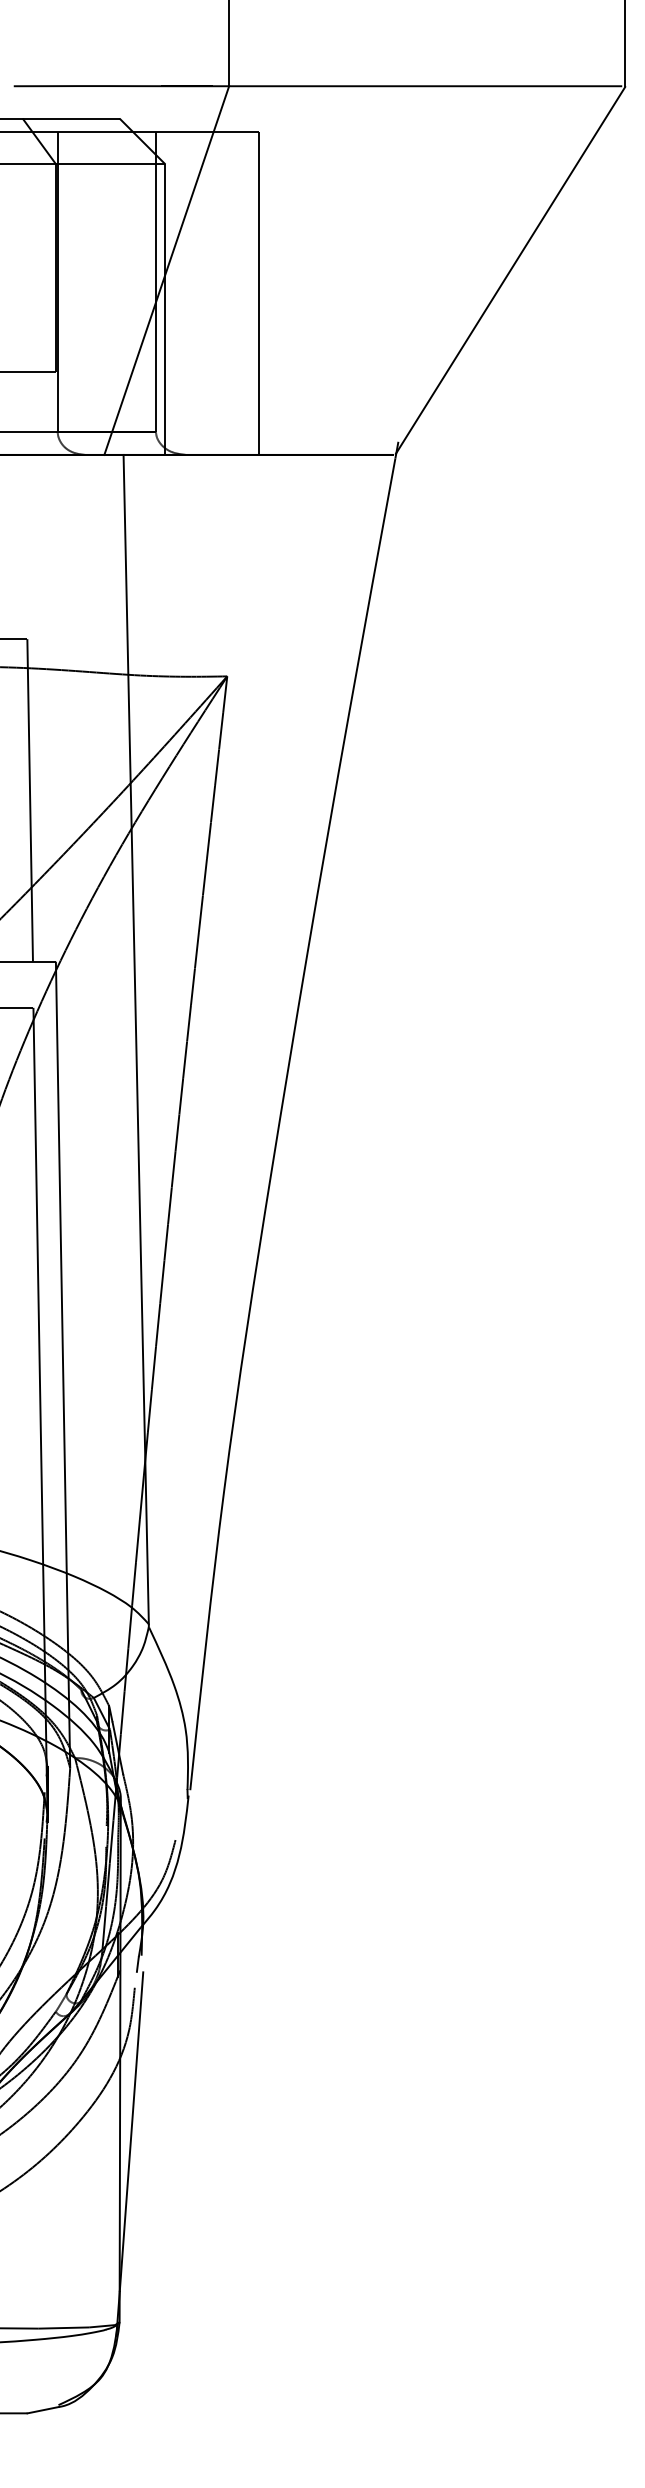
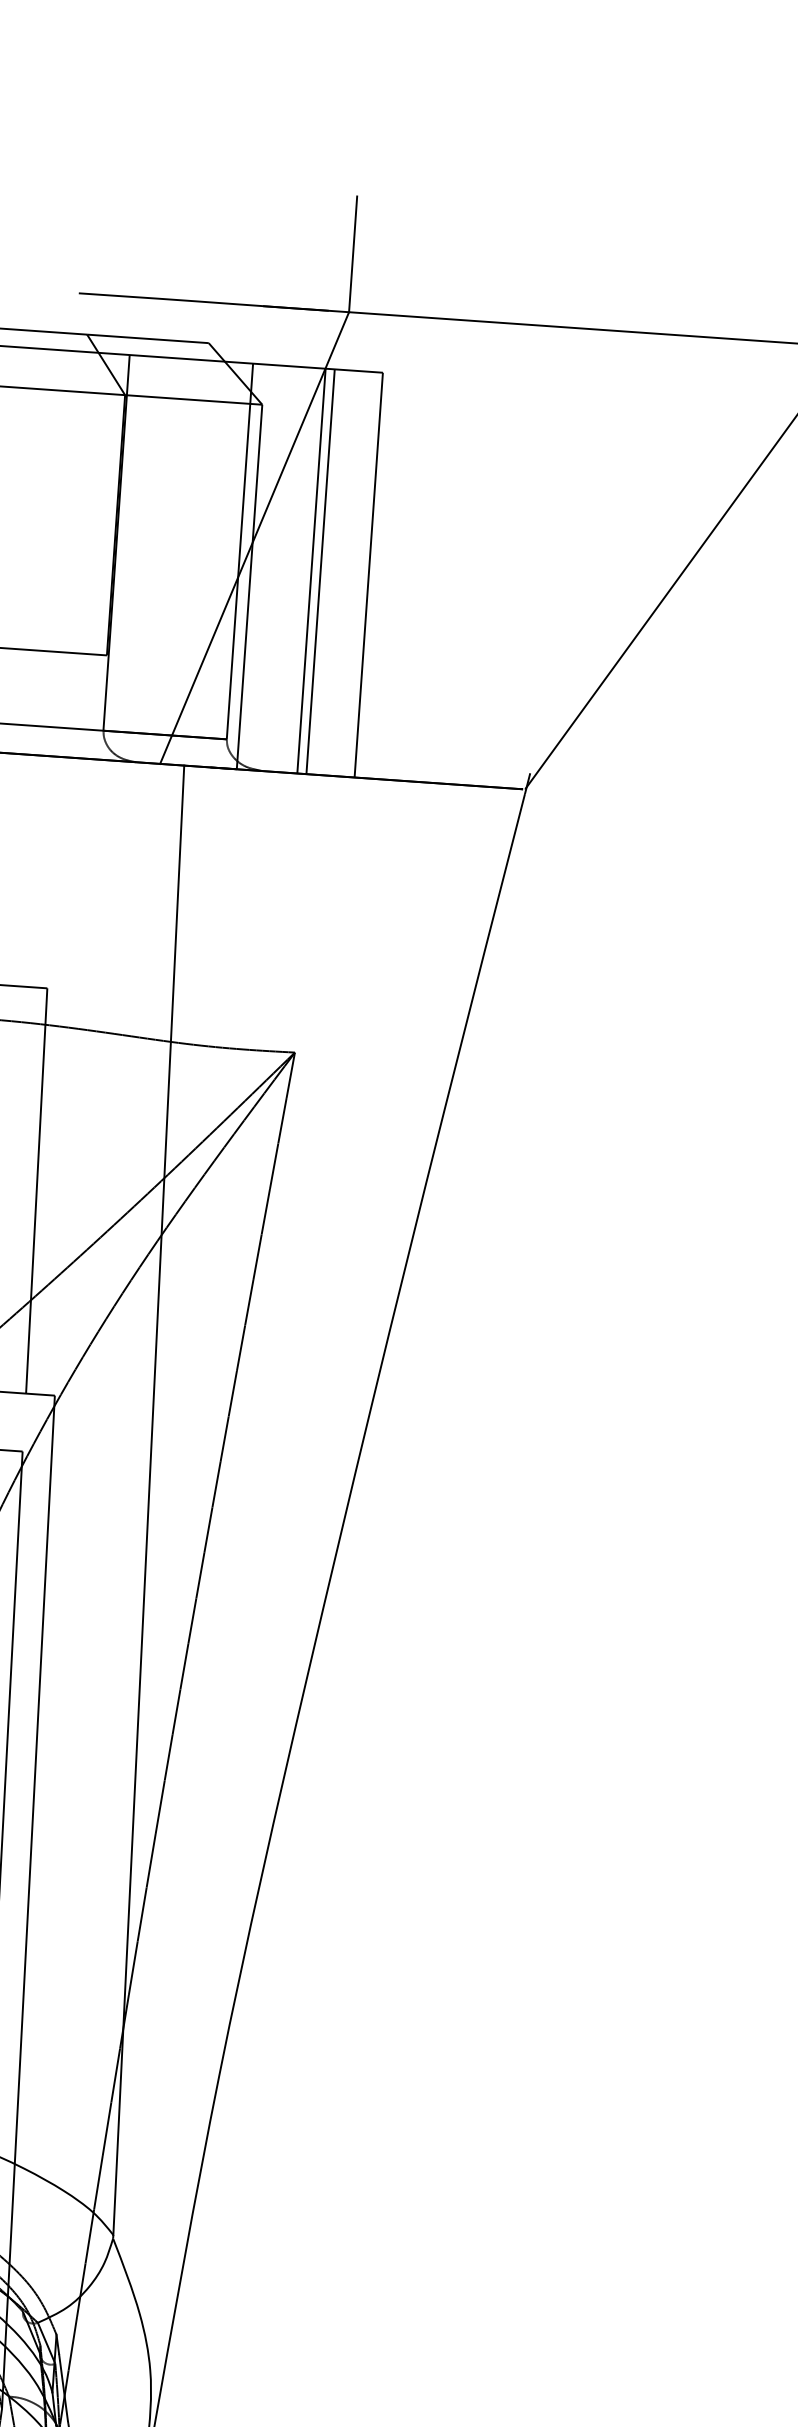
line: (213, 293) -> (311, 570), added
line: (220, 293) -> (320, 571), added

